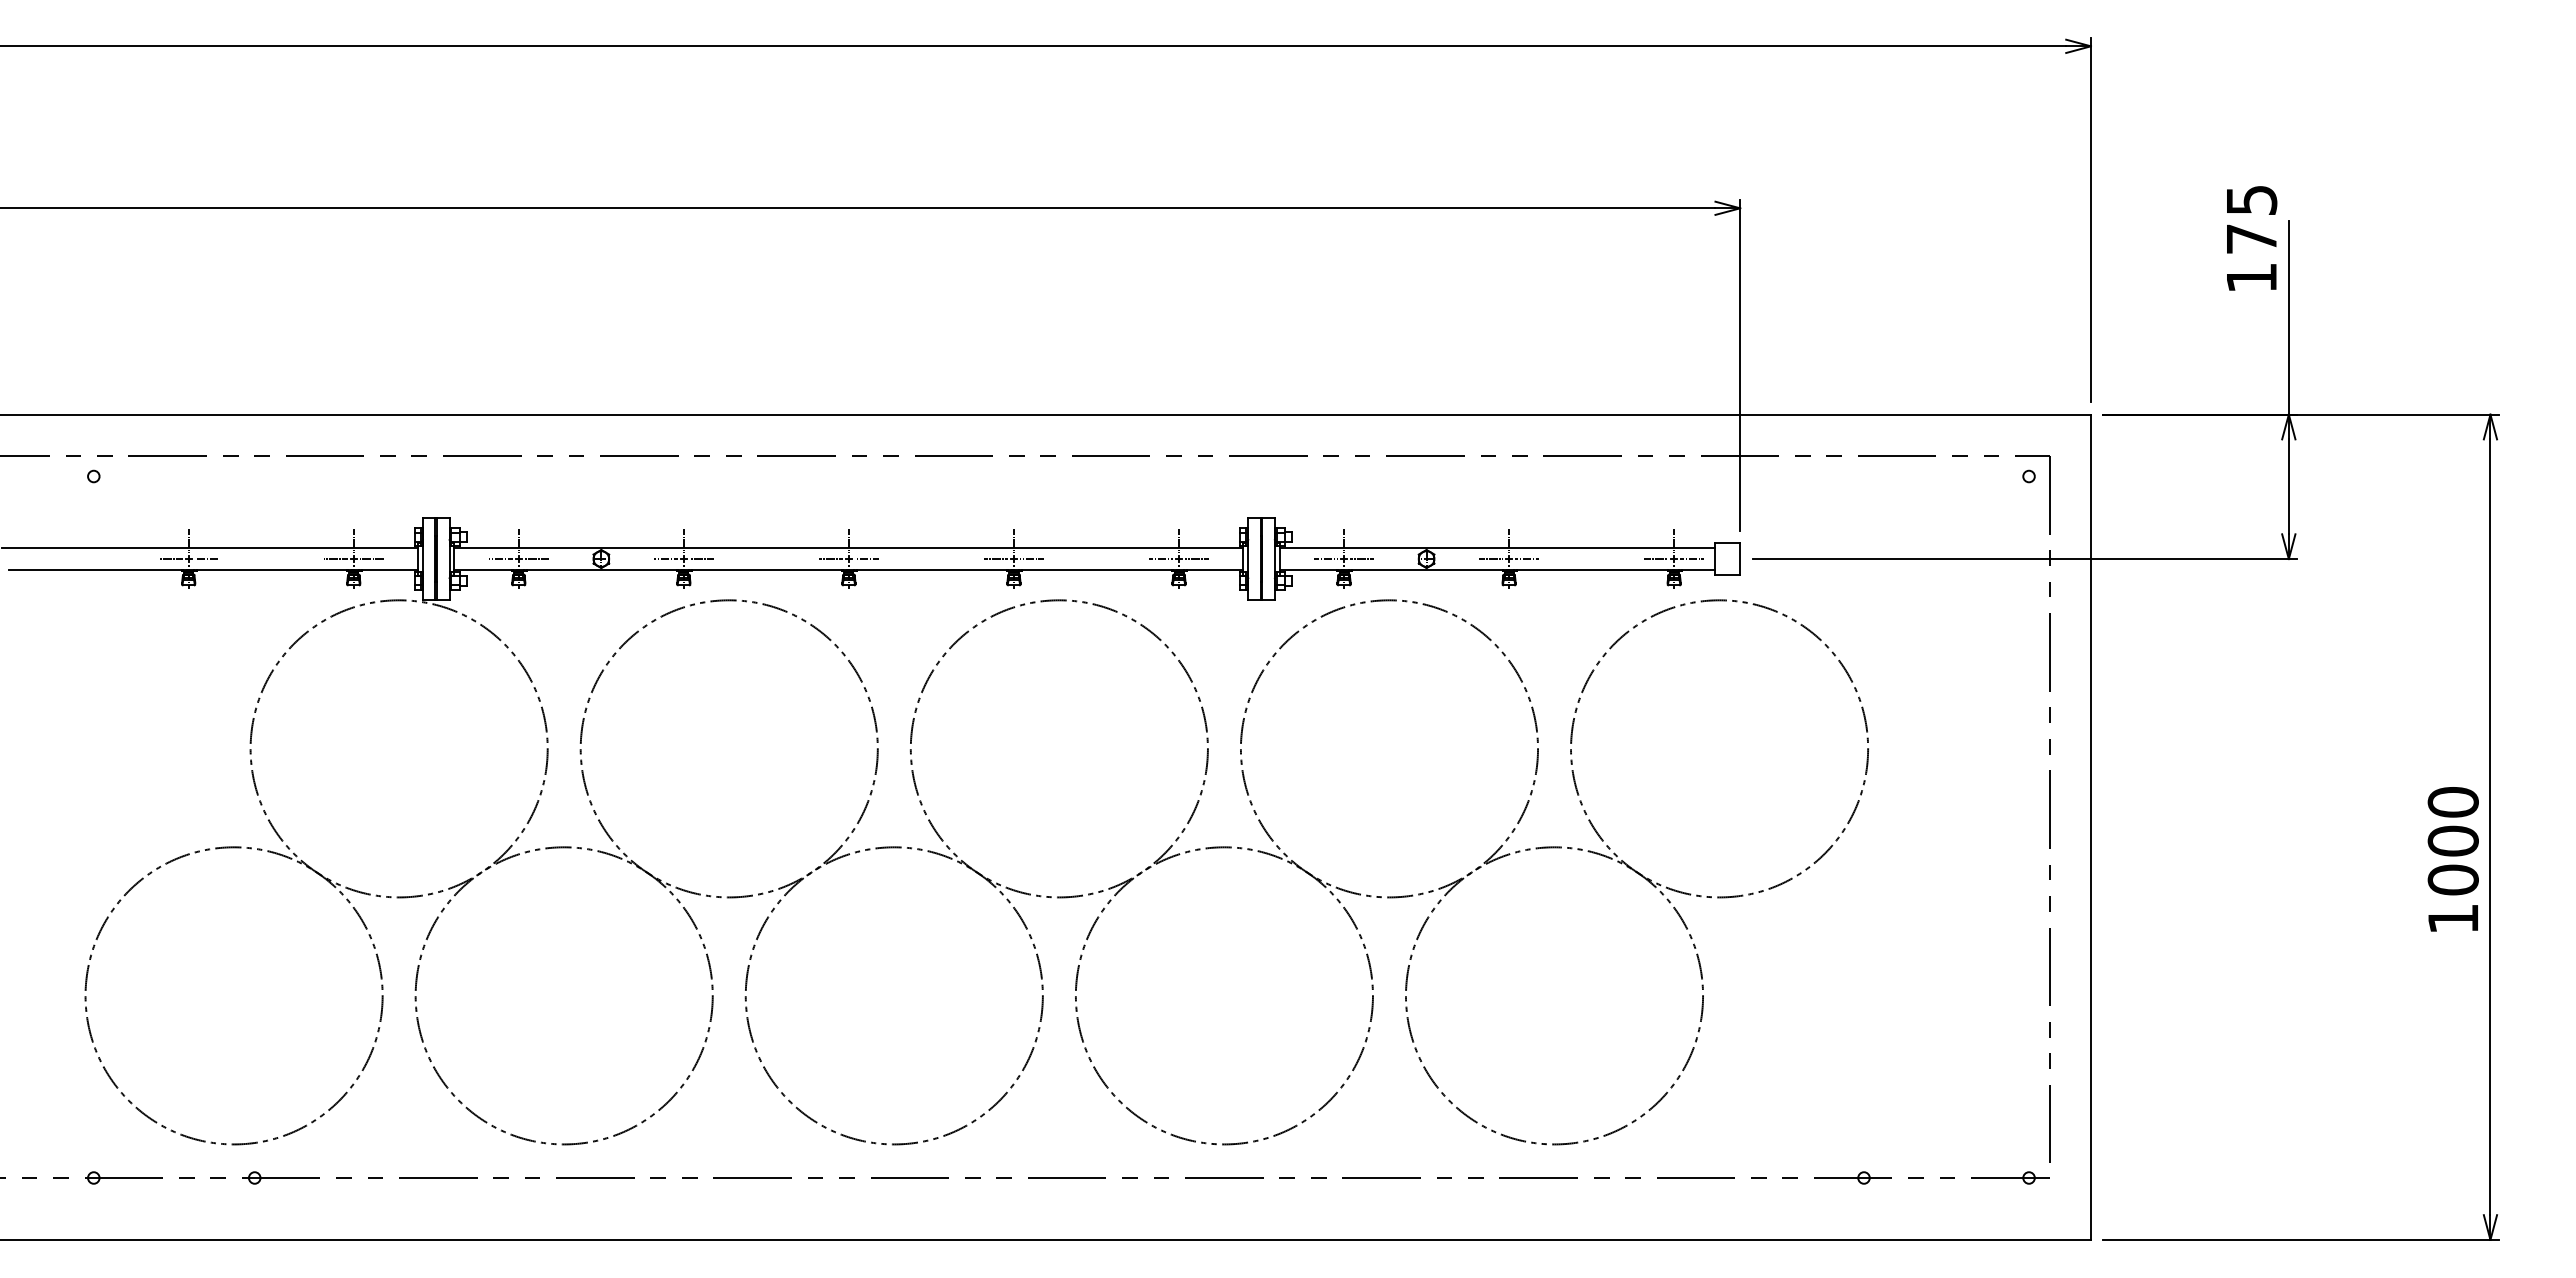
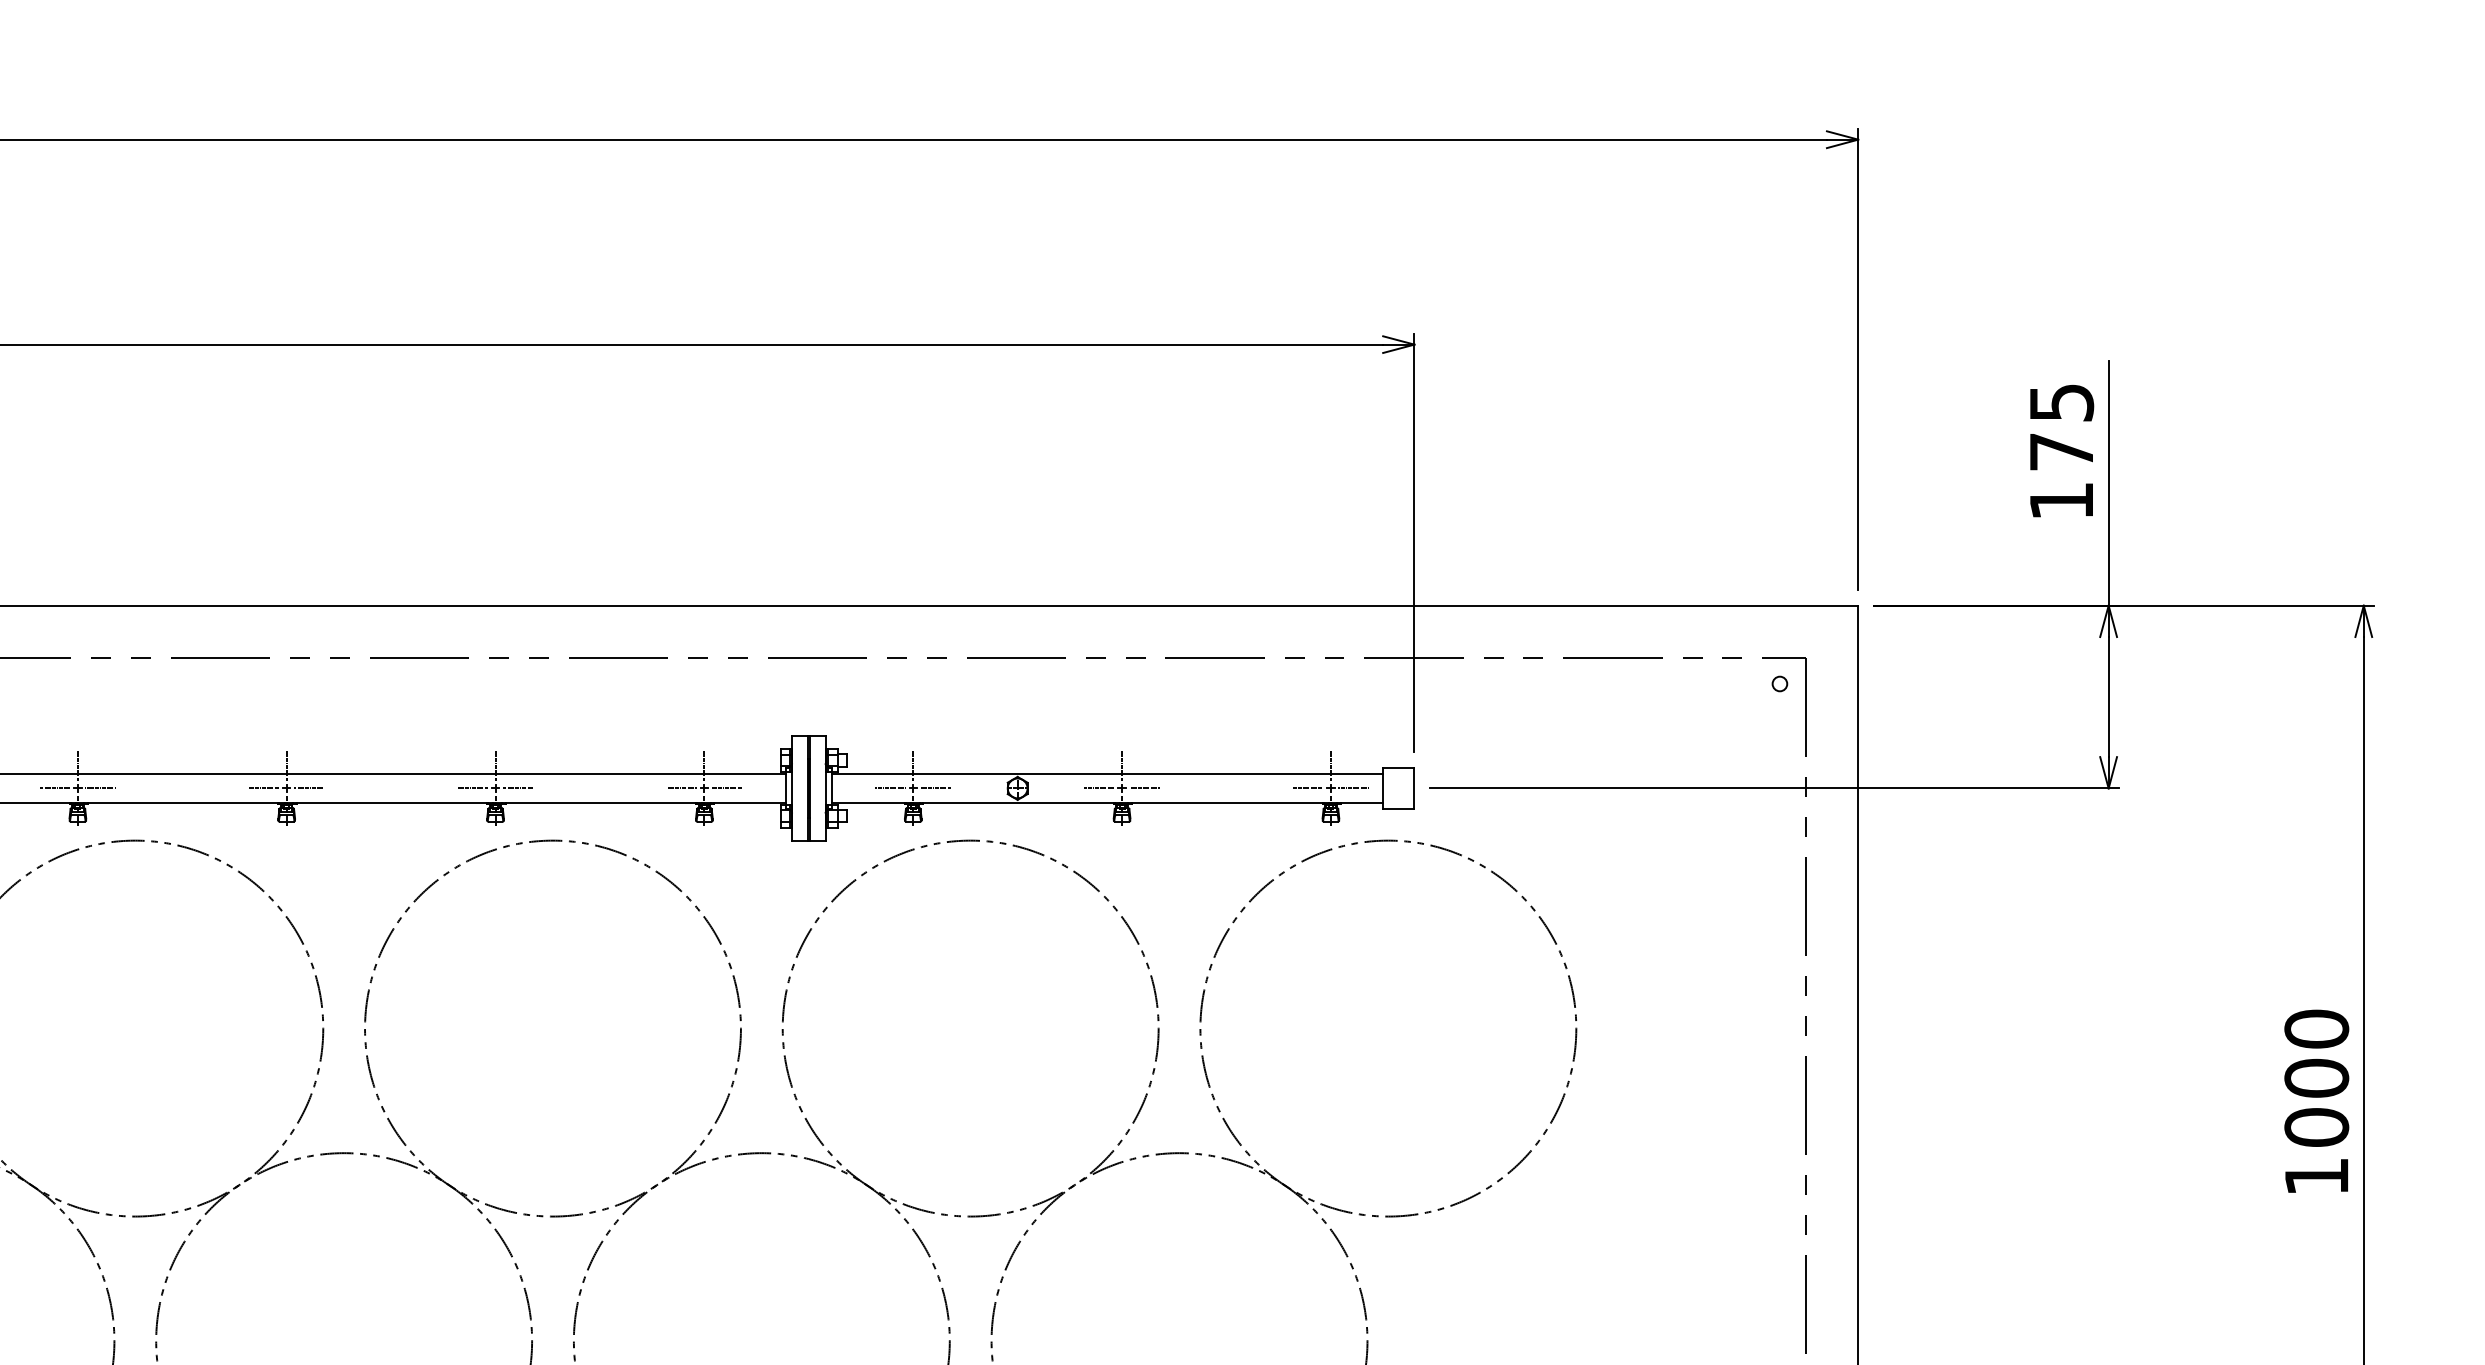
text: (2252, 238) -> (2062, 451), moved
text: (2452, 859) -> (2315, 1101), moved

